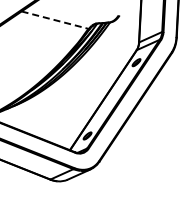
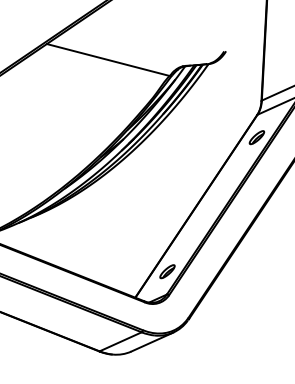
line: (55, 20) -> (108, 60), dashed -> solid

